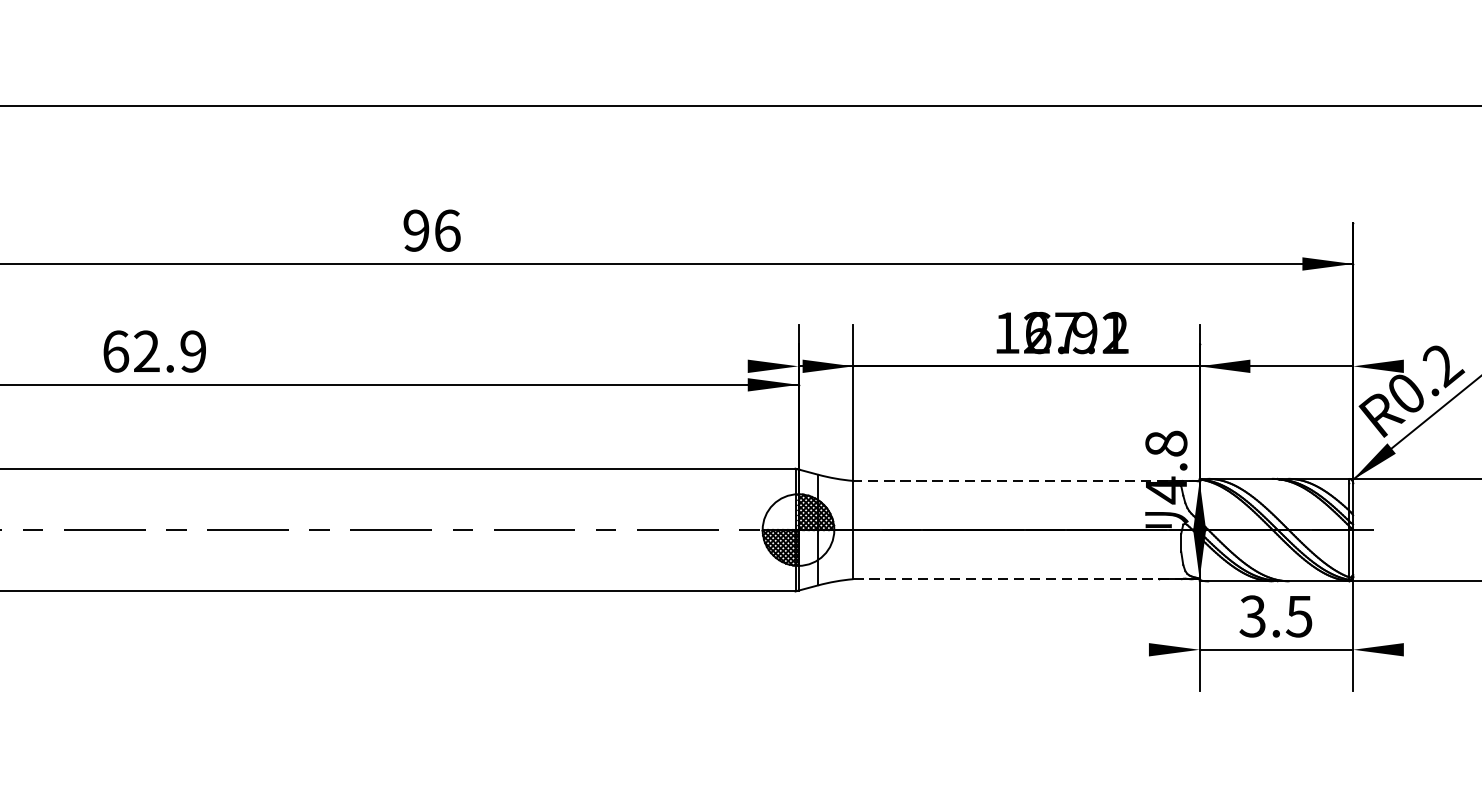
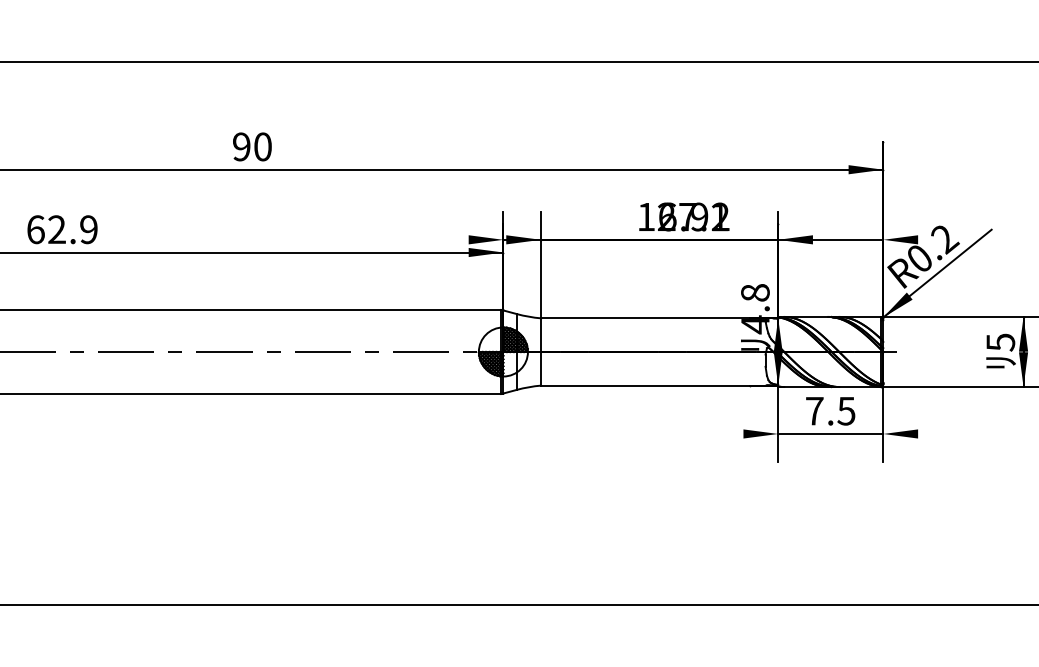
text: (446, 230) -> (262, 146), 96 -> 90
line: (1026, 481) -> (659, 318), dashed -> solid
line: (1026, 578) -> (659, 385), dashed -> solid
text: (1252, 615) -> (814, 410), 3.5 -> 7.5

